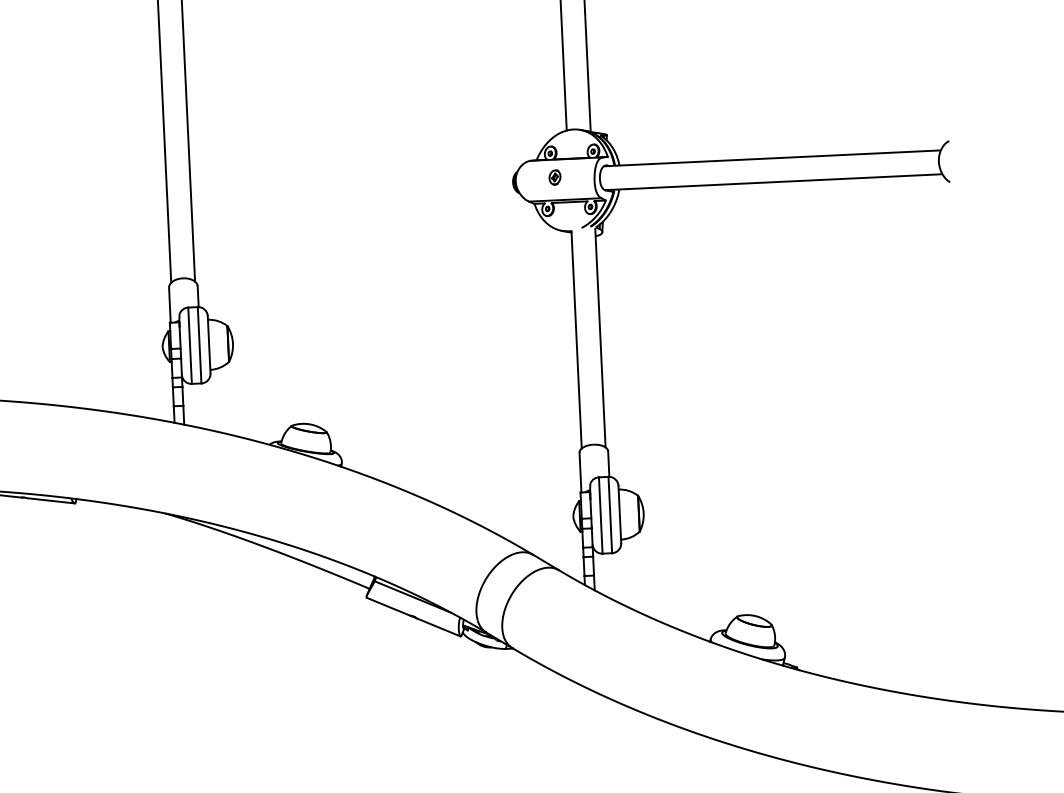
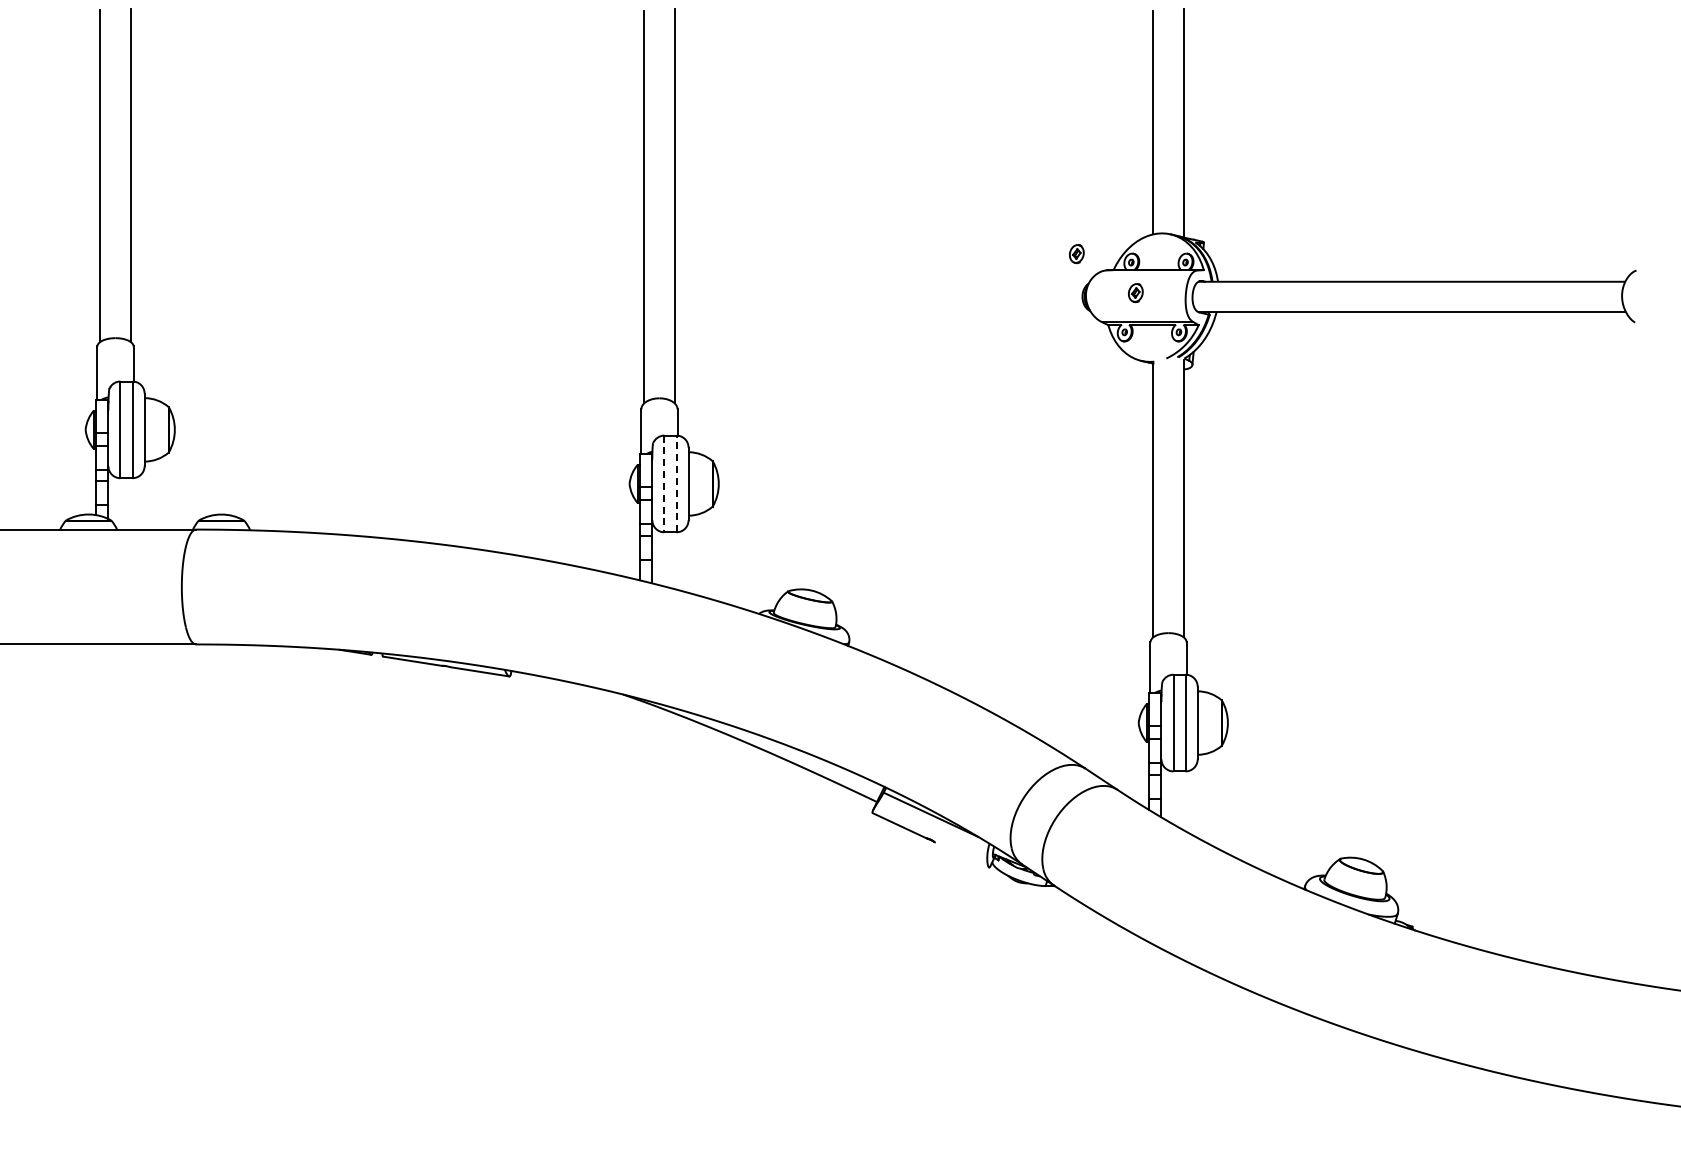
part: (506, 149) -> (1076, 254), added
line: (199, 344) -> (676, 483), solid -> dashed
line: (190, 346) -> (664, 484), solid -> dashed
line: (438, 627) -> (961, 854), removed

